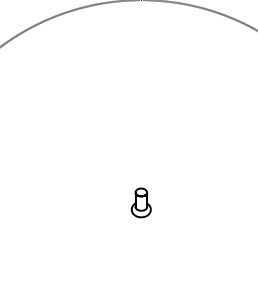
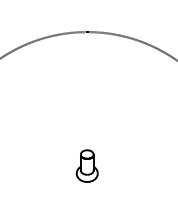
part: (140, 202) -> (86, 165), size x1.67

